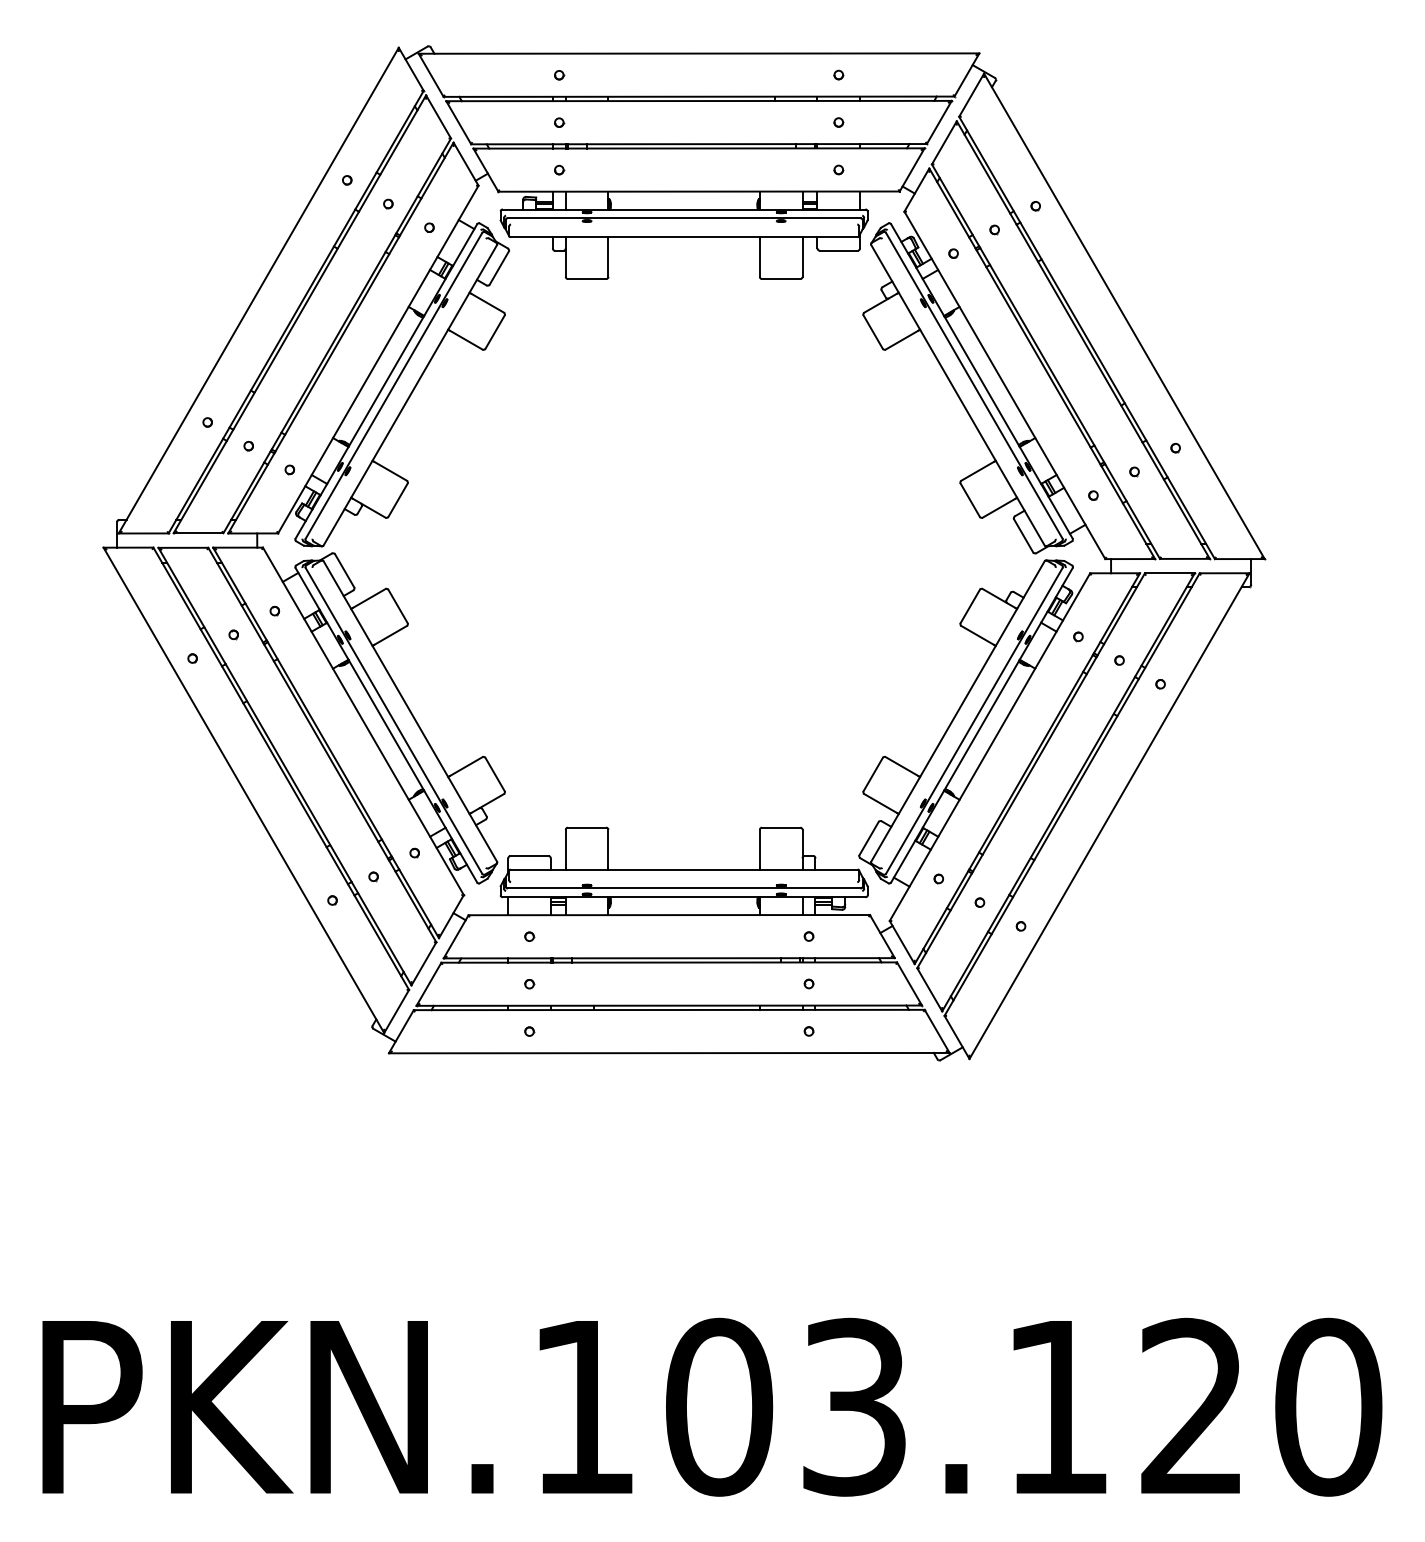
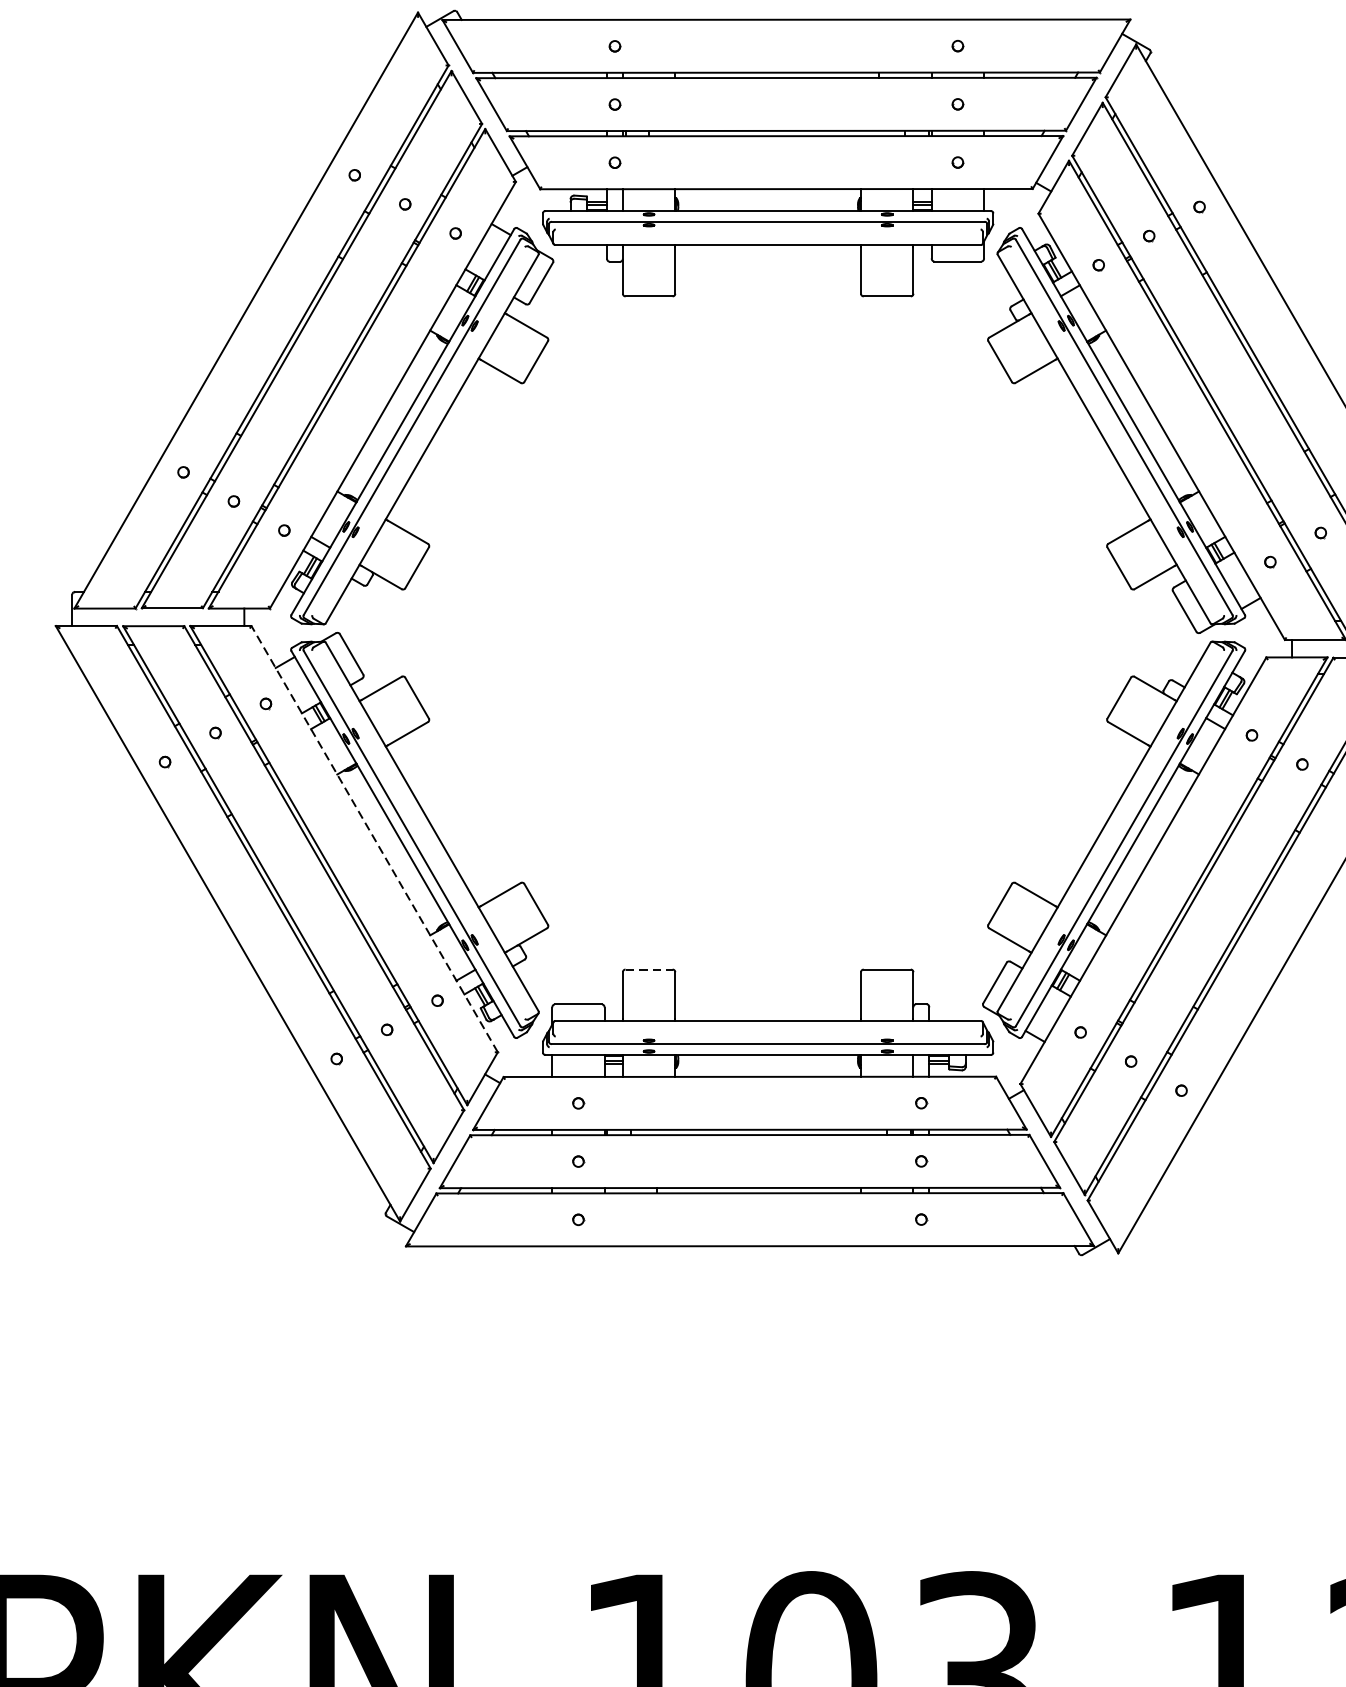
line: (363, 721) -> (374, 839), solid -> dashed
line: (587, 827) -> (649, 969), solid -> dashed

